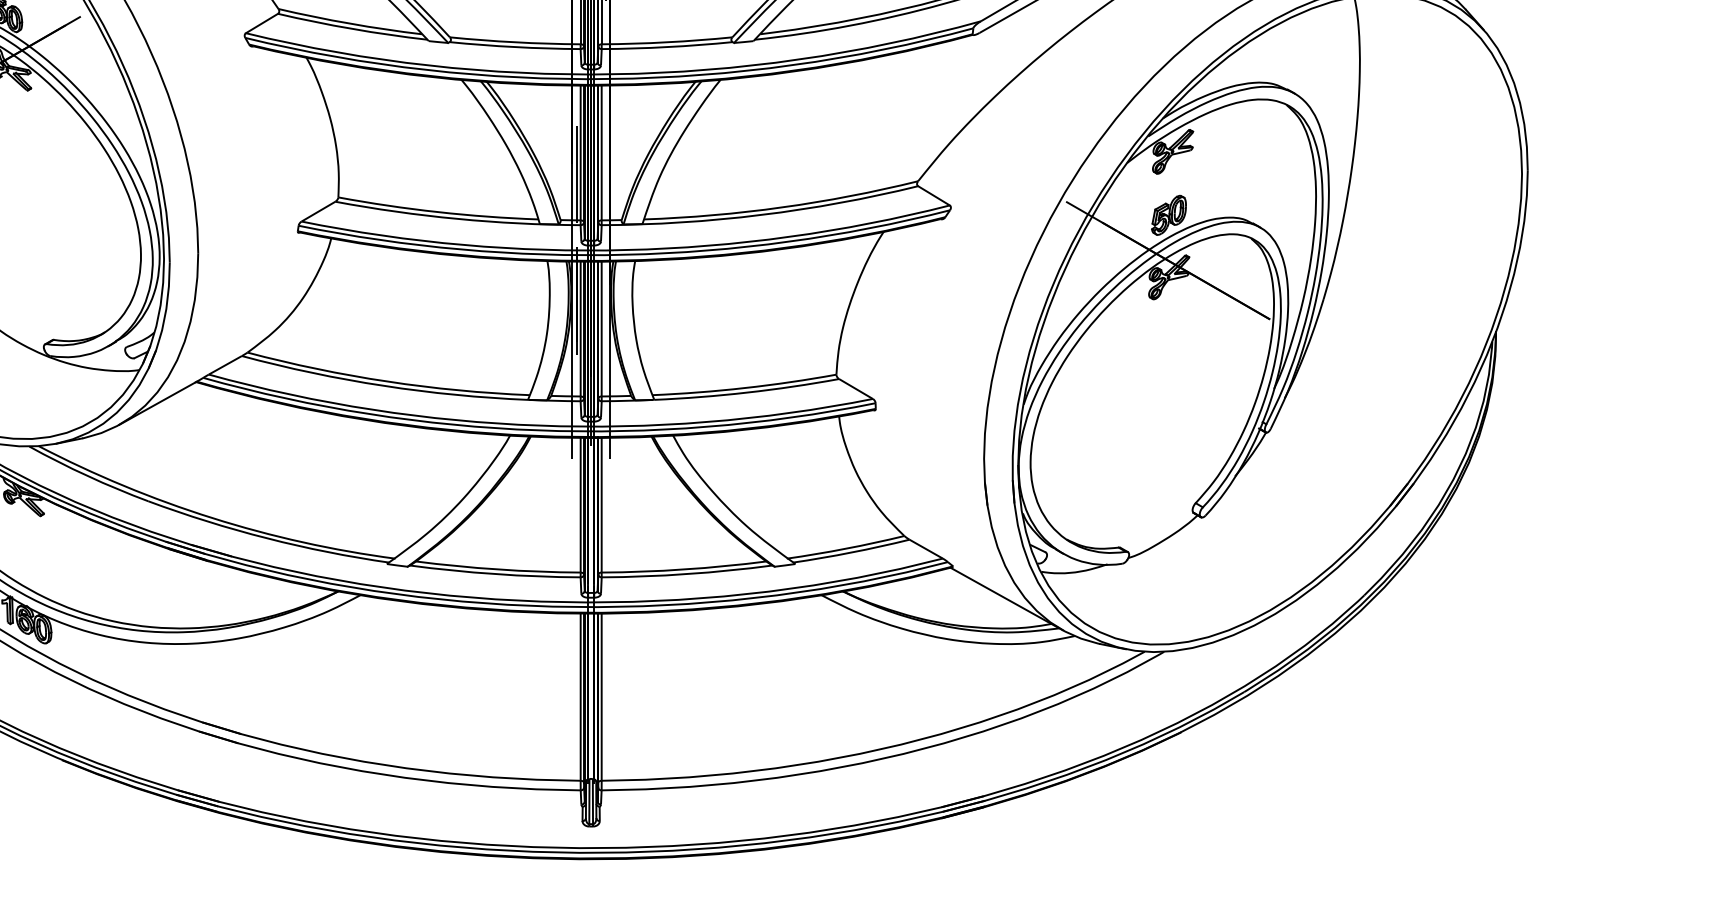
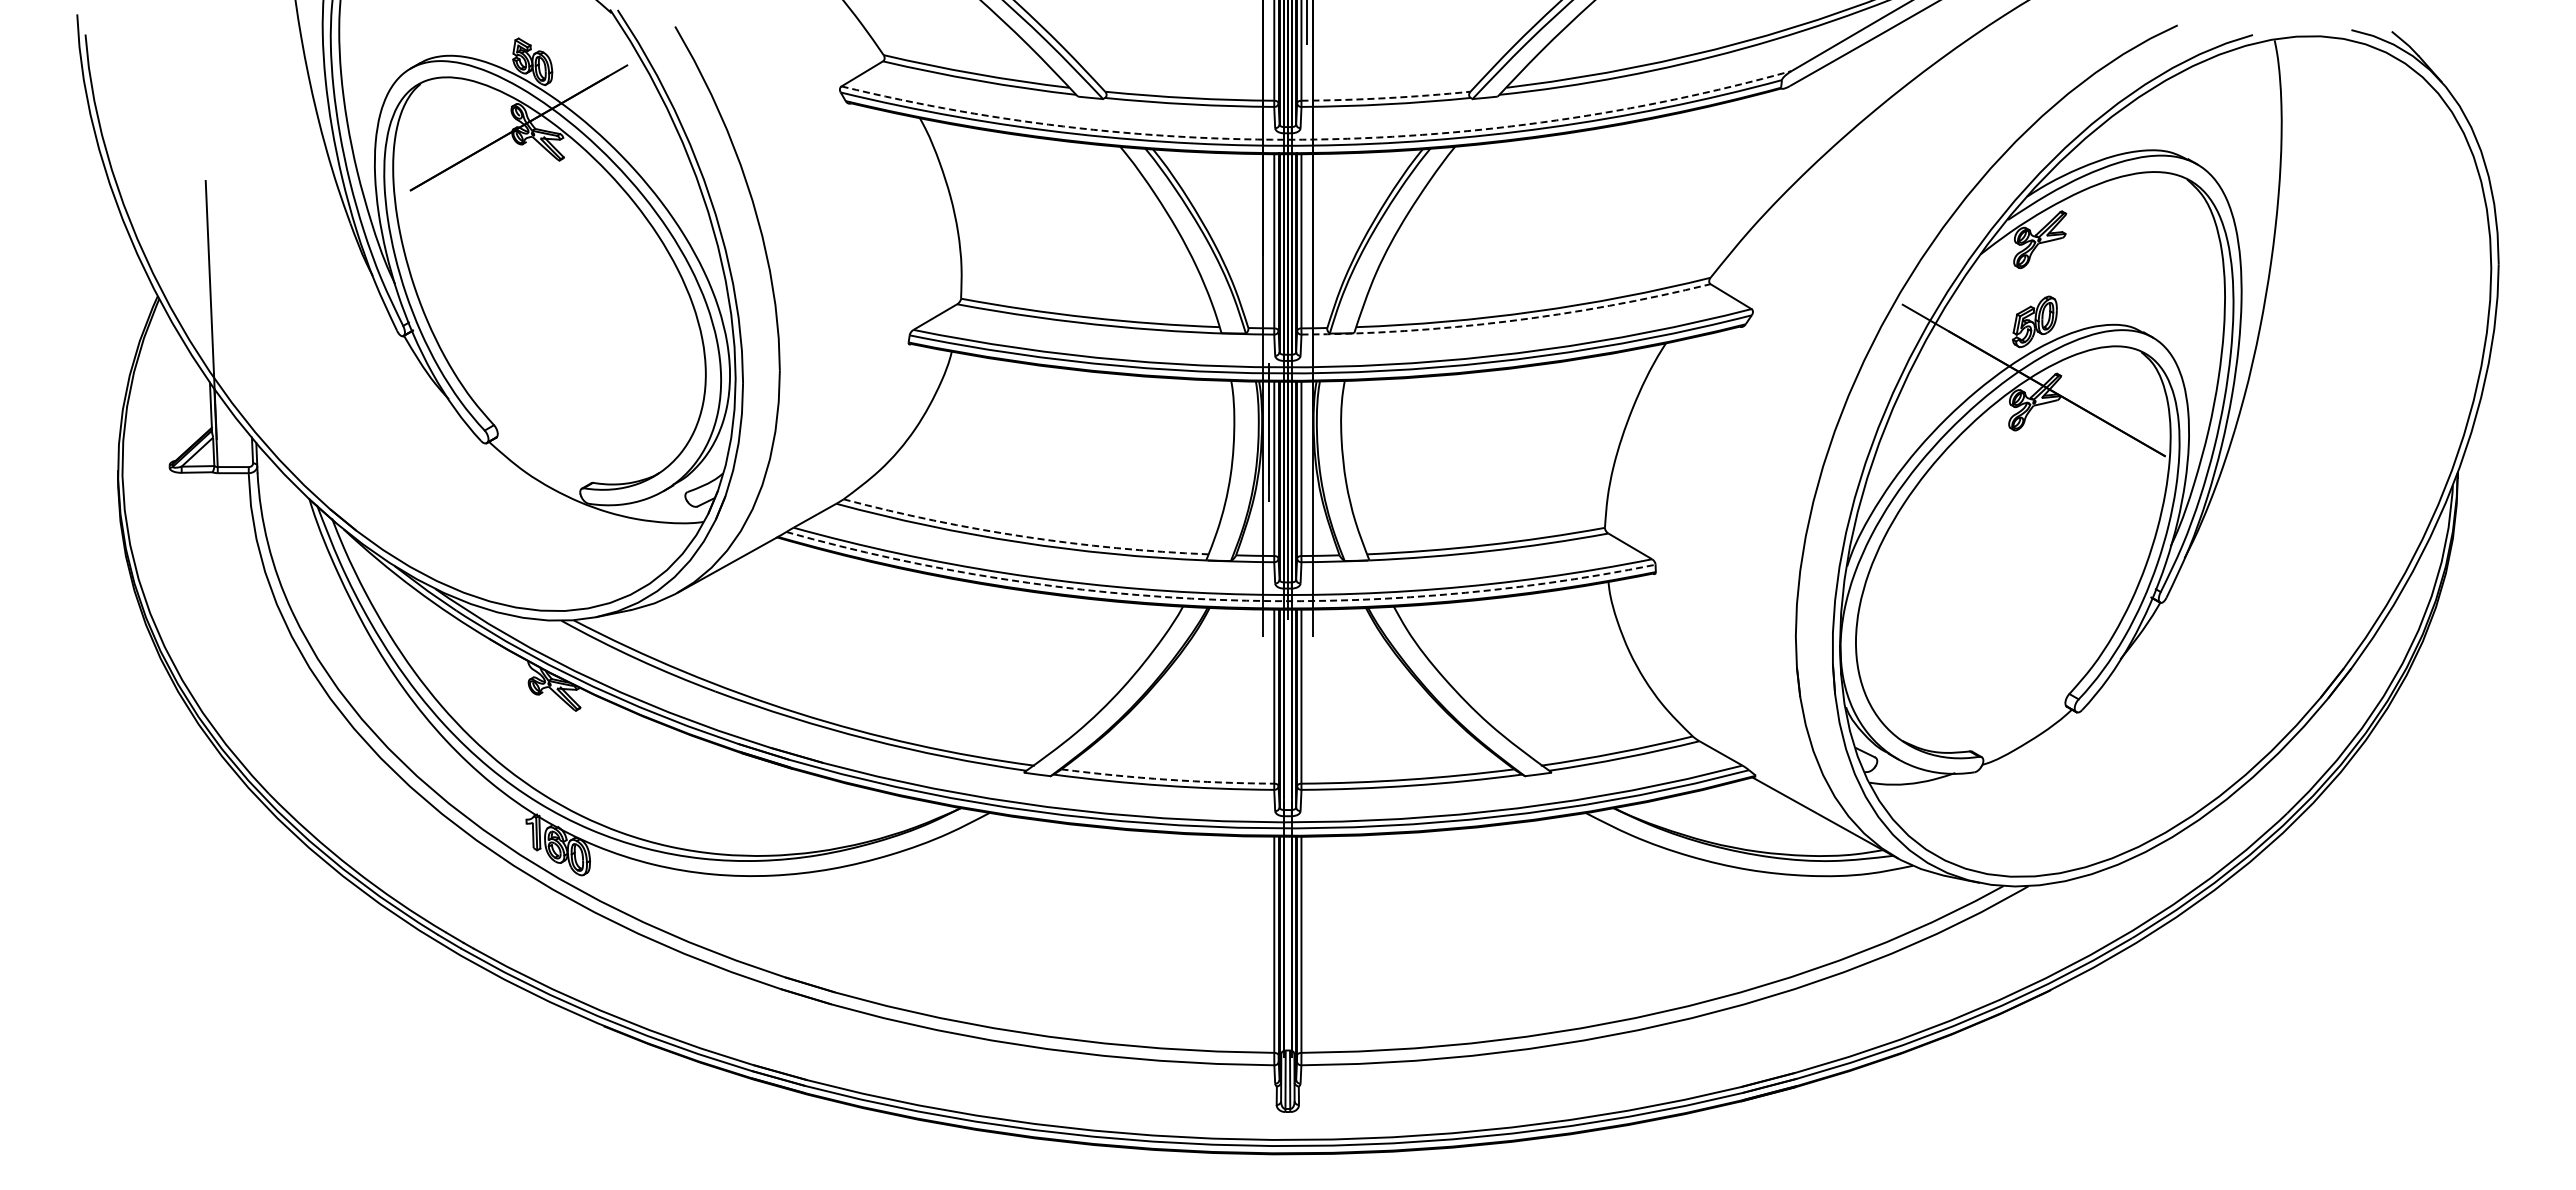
arc: (667, 42) -> (1386, 98), solid -> dashed
arc: (614, 74) -> (1317, 139), solid -> dashed
line: (576, 174) -> (1269, 269), removed
arc: (761, 215) -> (1507, 321), solid -> dashed
arc: (387, 381) -> (1024, 536), solid -> dashed
arc: (538, 430) -> (1219, 599), solid -> dashed
arc: (498, 569) -> (1167, 779), solid -> dashed

